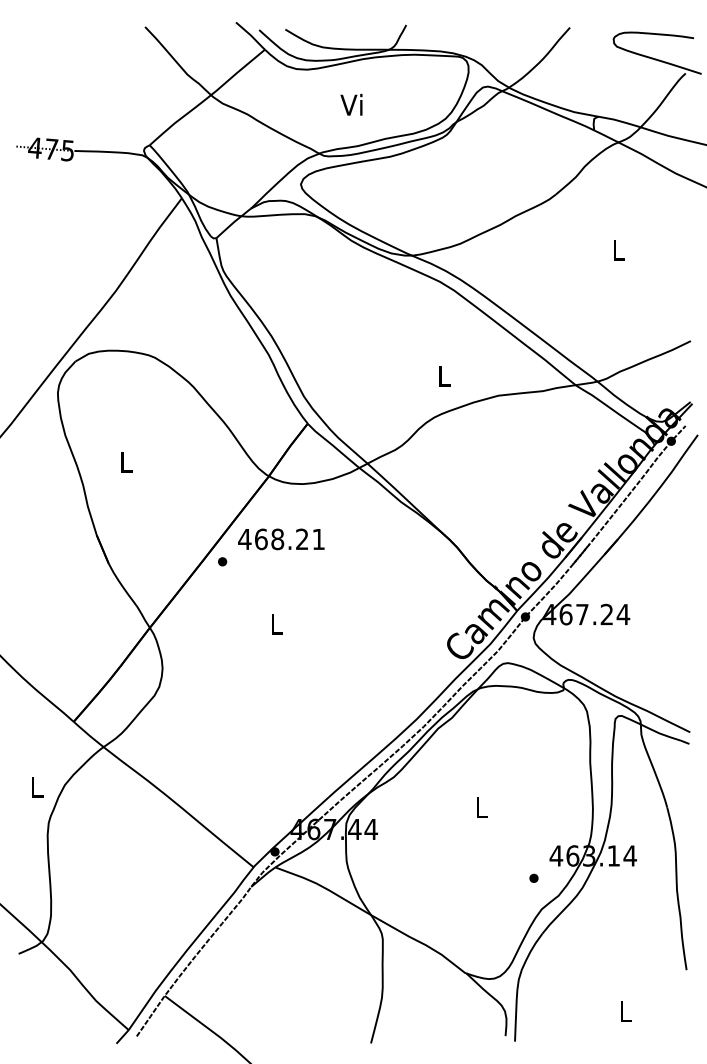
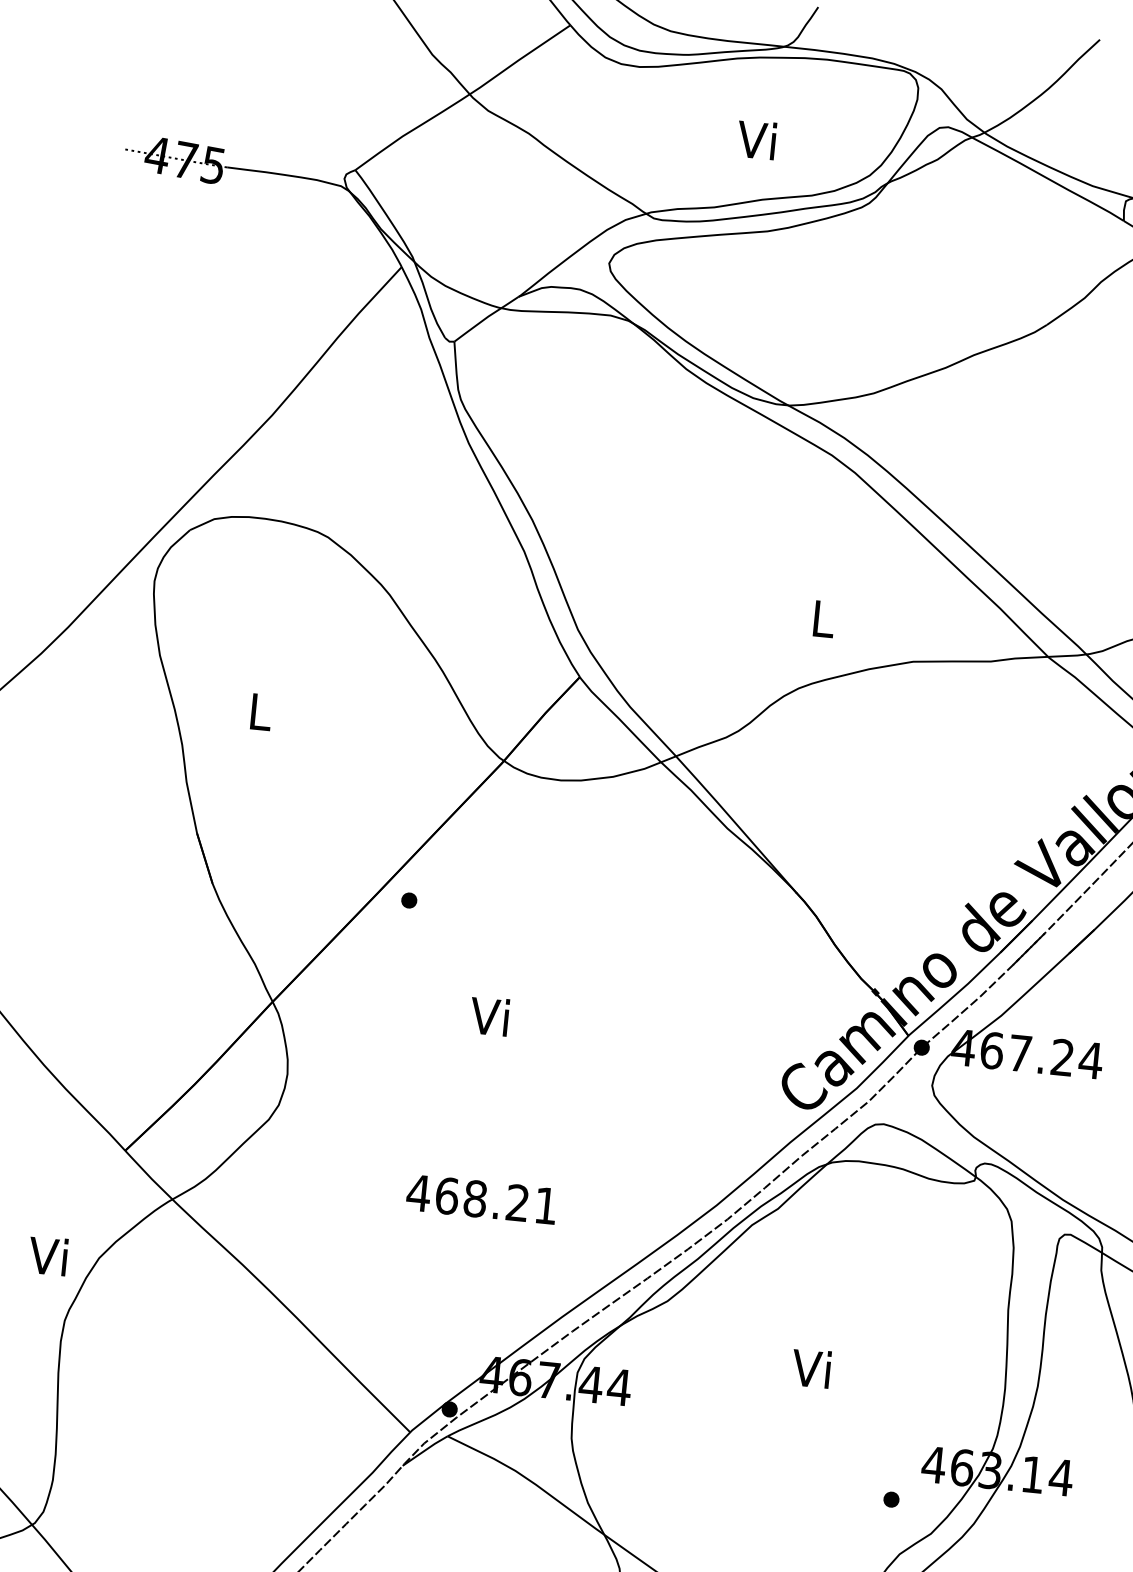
text: (351, 104) -> (756, 139), moved
text: (281, 539) -> (481, 1199), moved
text: (275, 623) -> (489, 1015), L -> Vi
text: (35, 786) -> (48, 1255), L -> Vi
text: (480, 807) -> (811, 1368), L -> Vi

